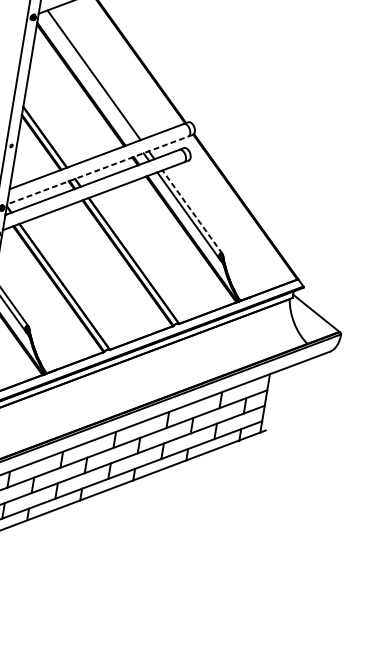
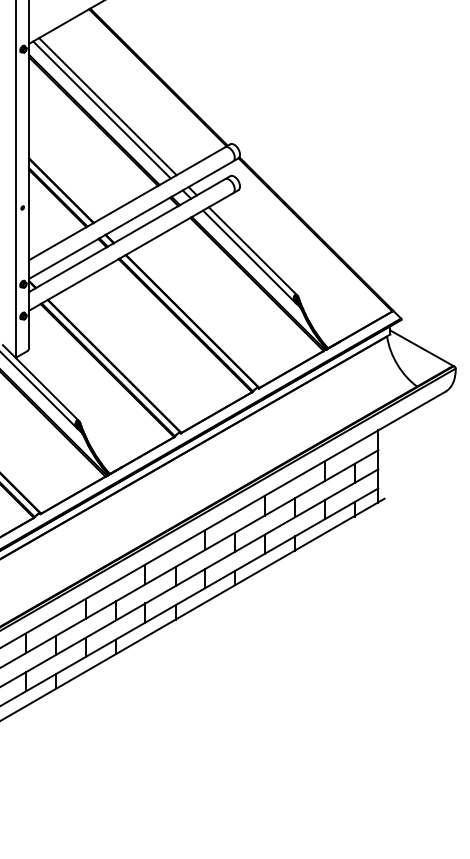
line: (88, 76) -> (101, 109), added
line: (99, 169) -> (133, 218), dashed -> solid
line: (192, 212) -> (253, 251), dashed -> solid

